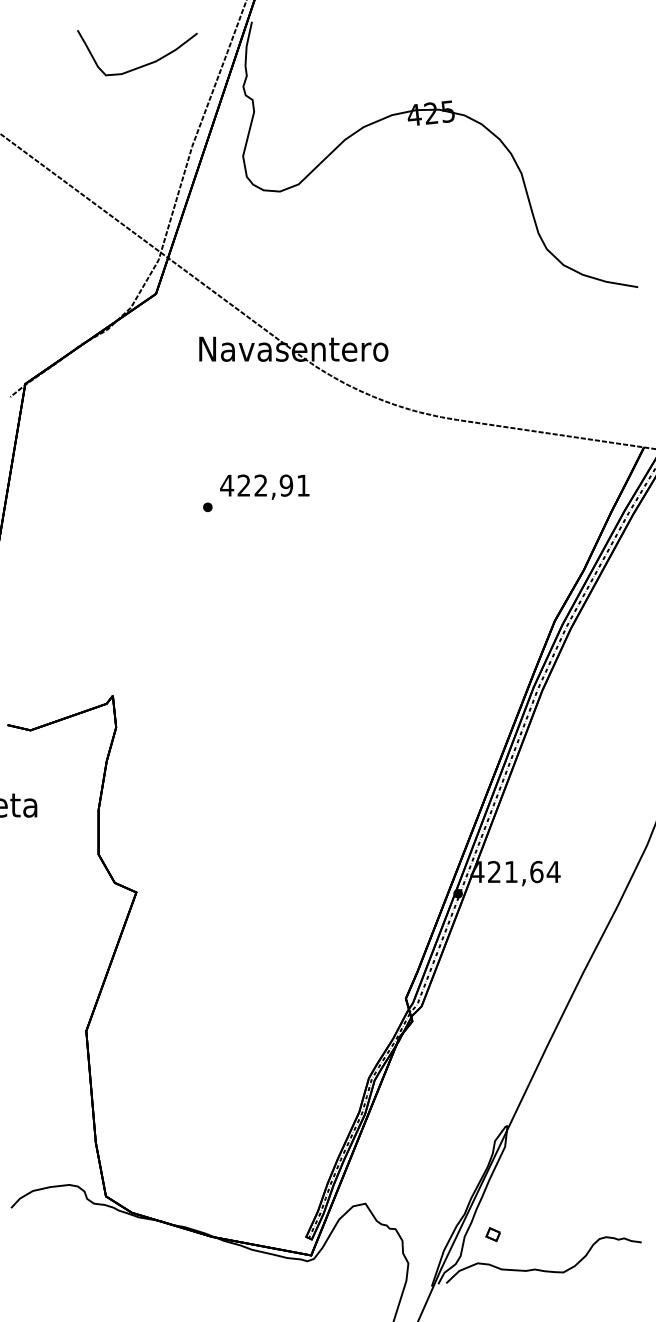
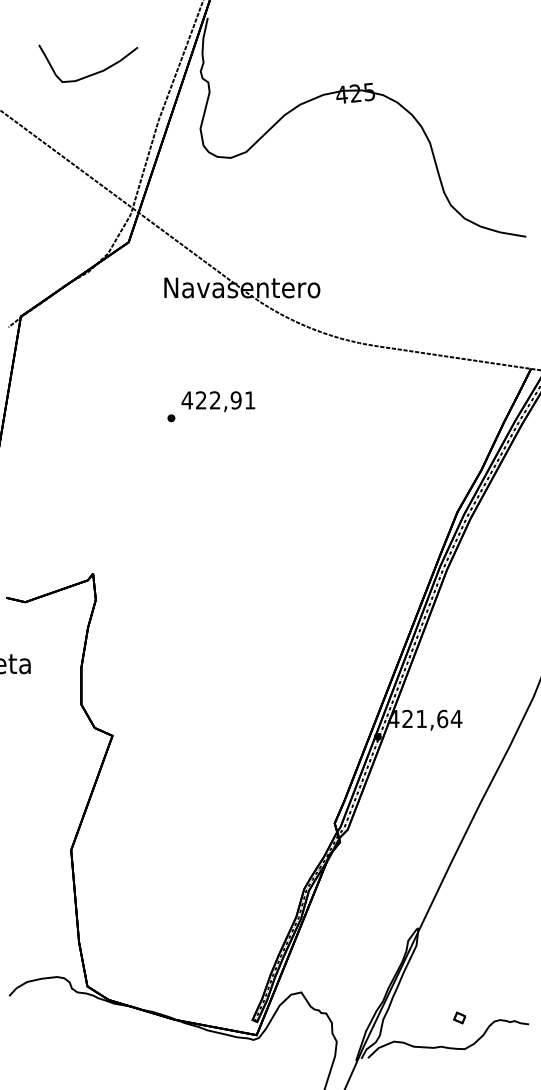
curve: (142, 64) -> (92, 73), moved
part: (492, 1234) -> (459, 1017), moved

